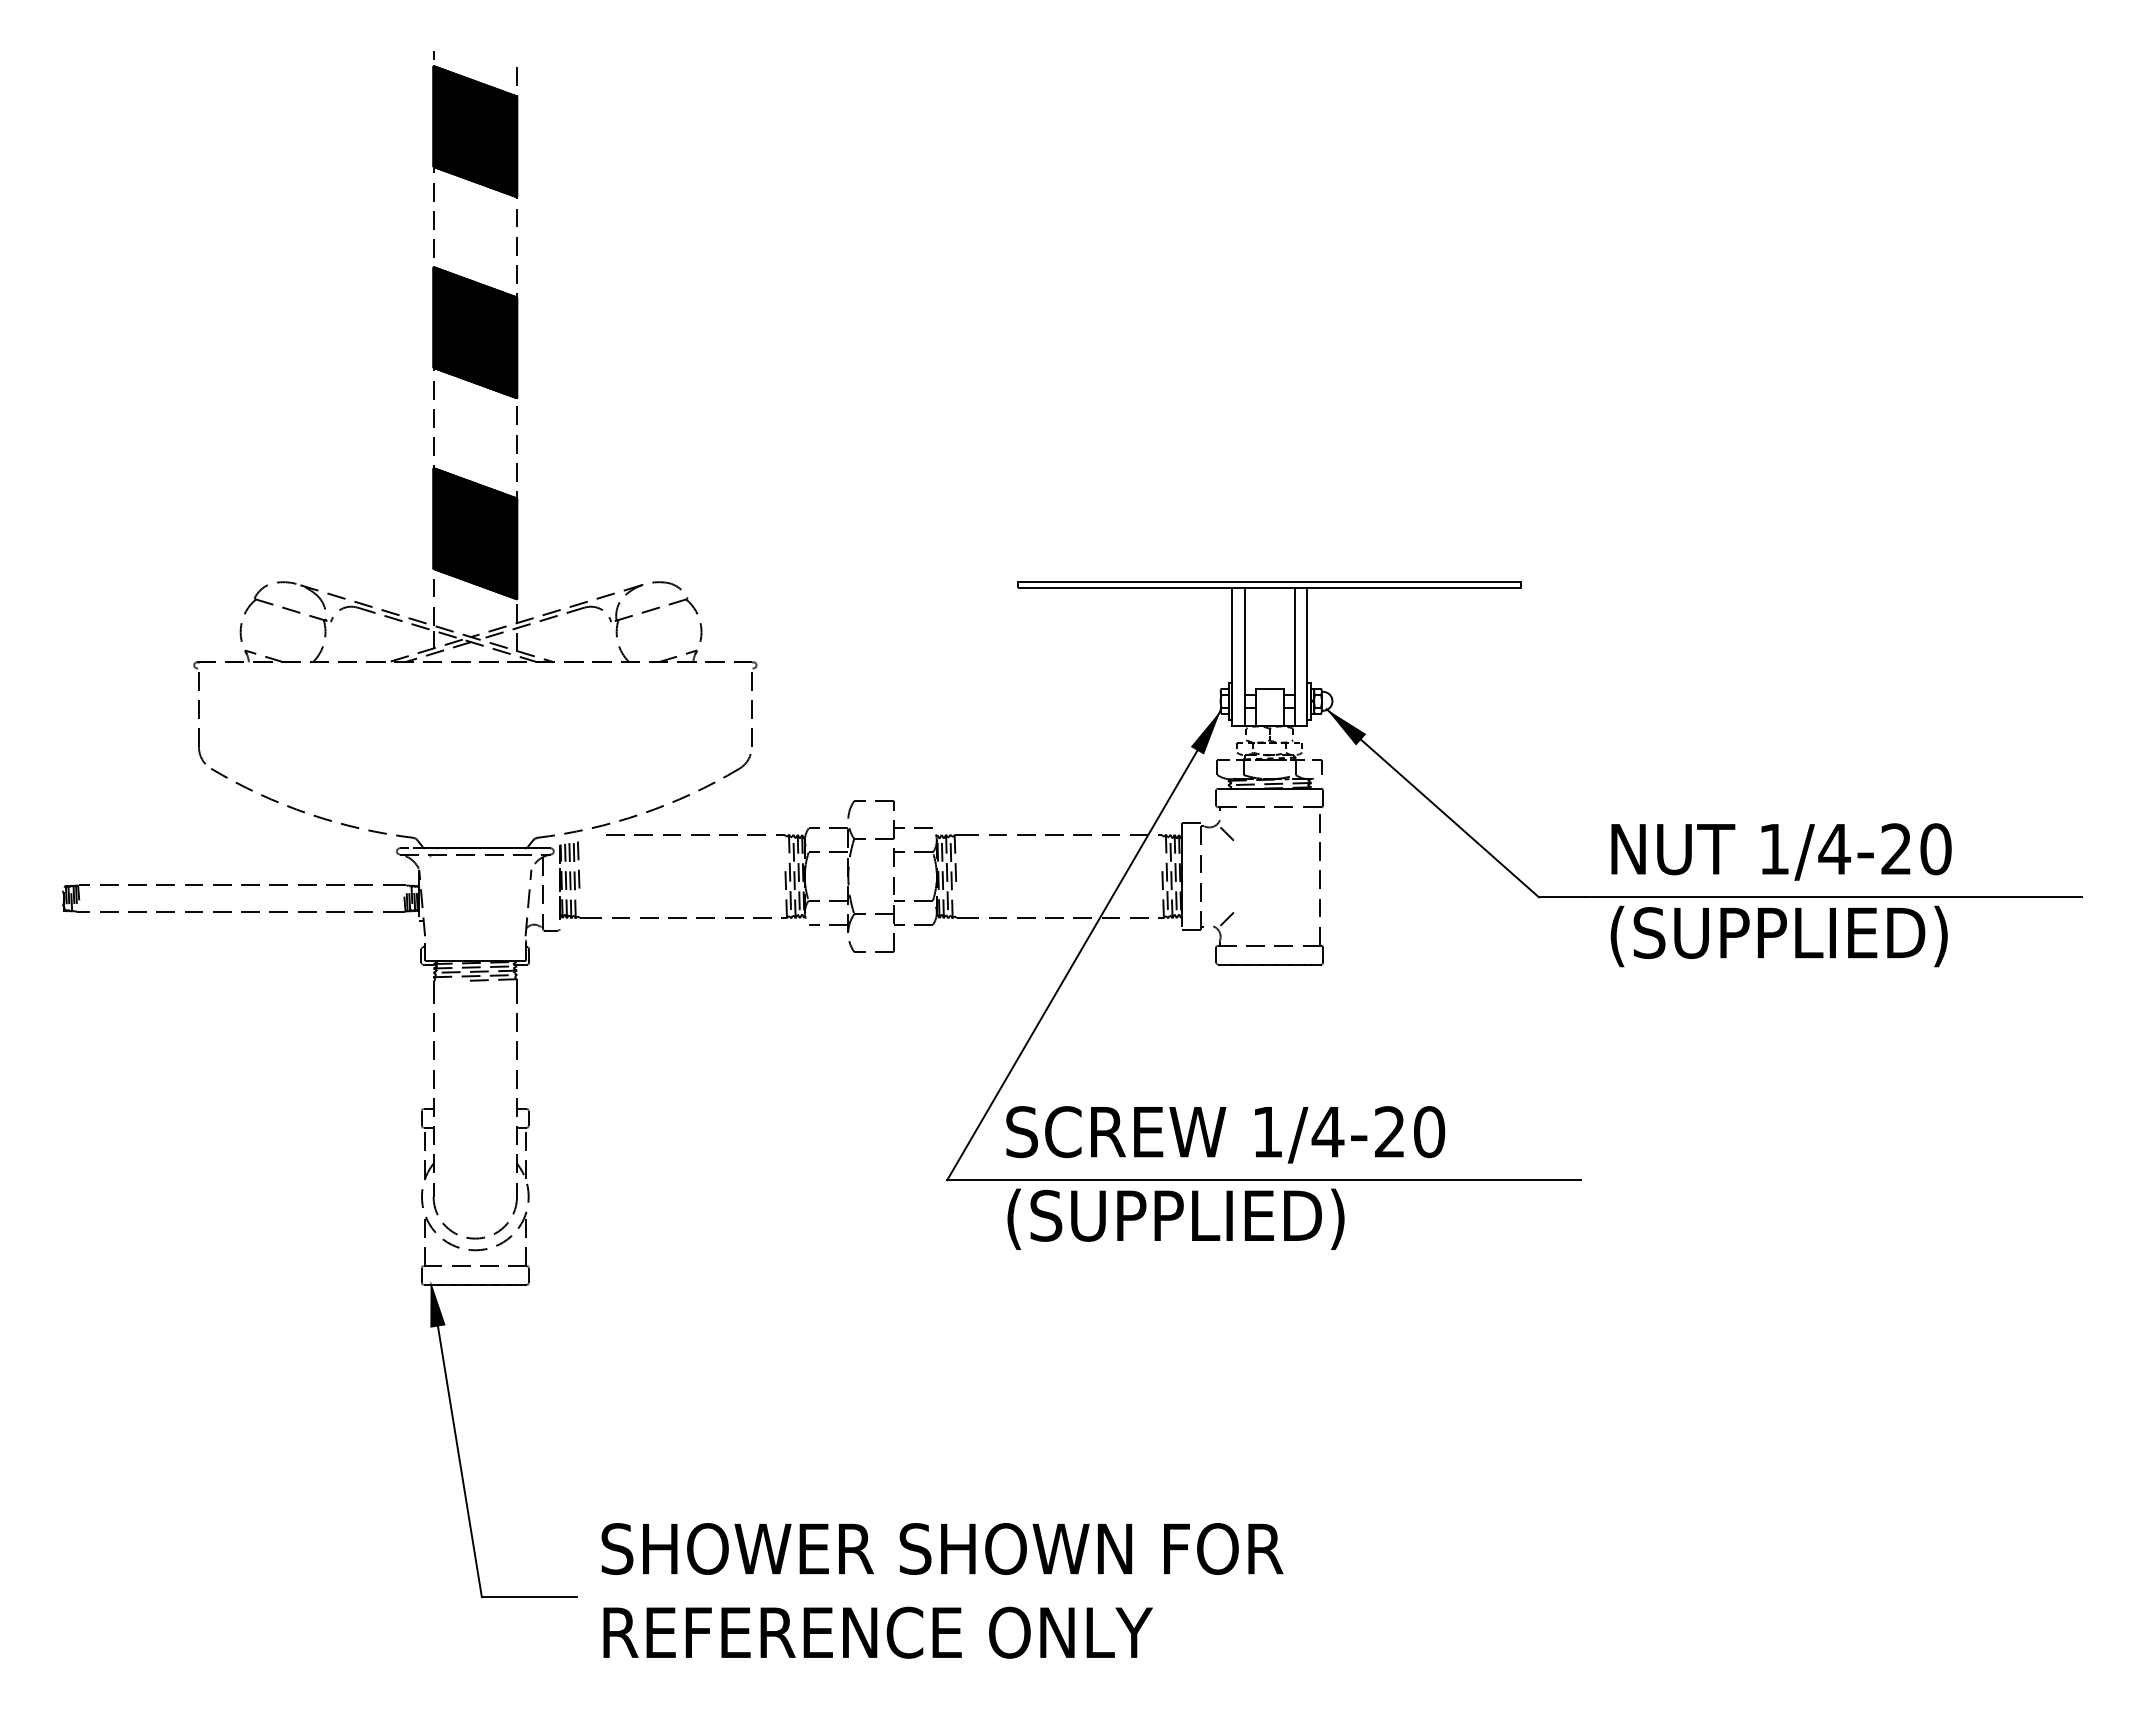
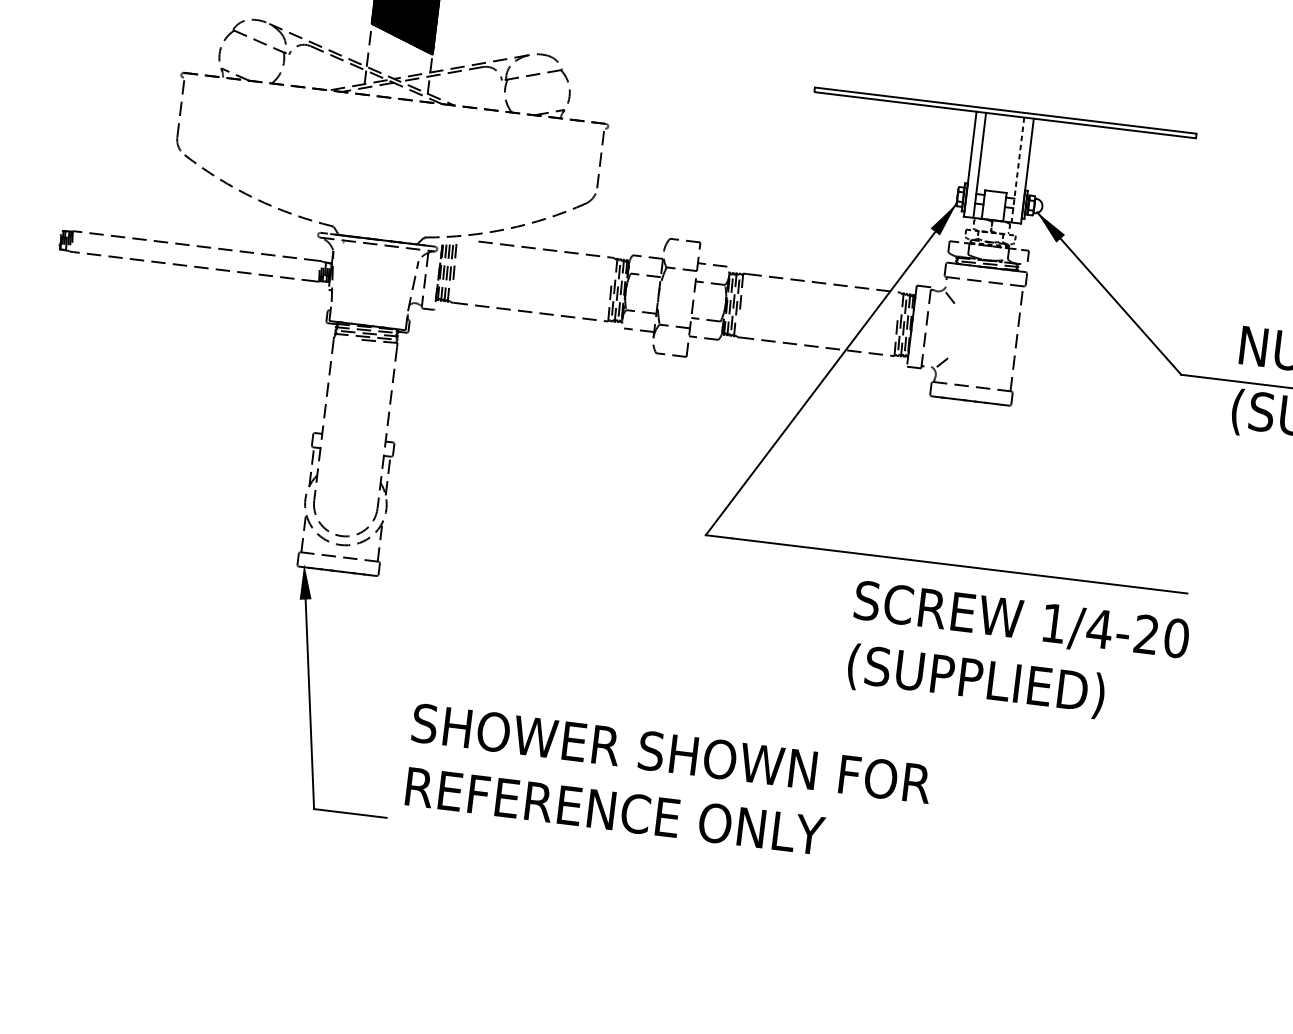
line: (1294, 657) -> (1017, 170), solid -> dashed
text: (1225, 1177) -> (1017, 654), moved
text: (942, 1590) -> (668, 785), moved

